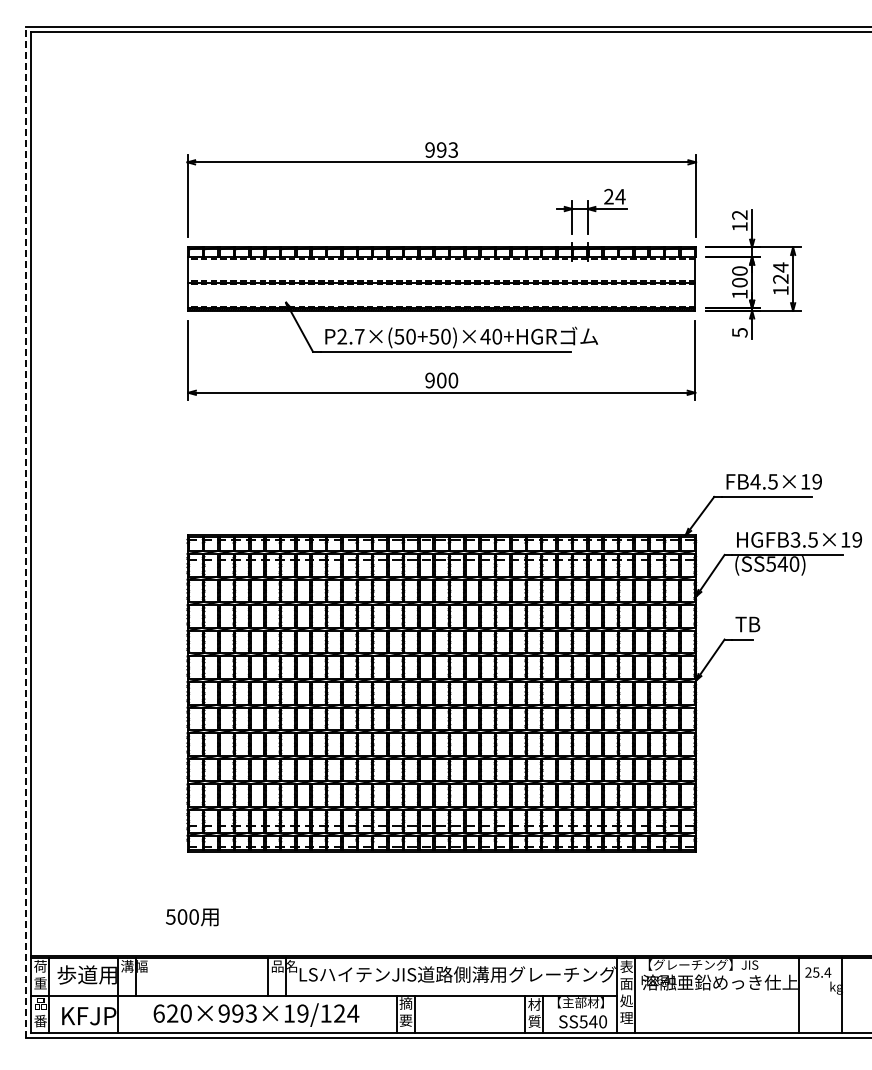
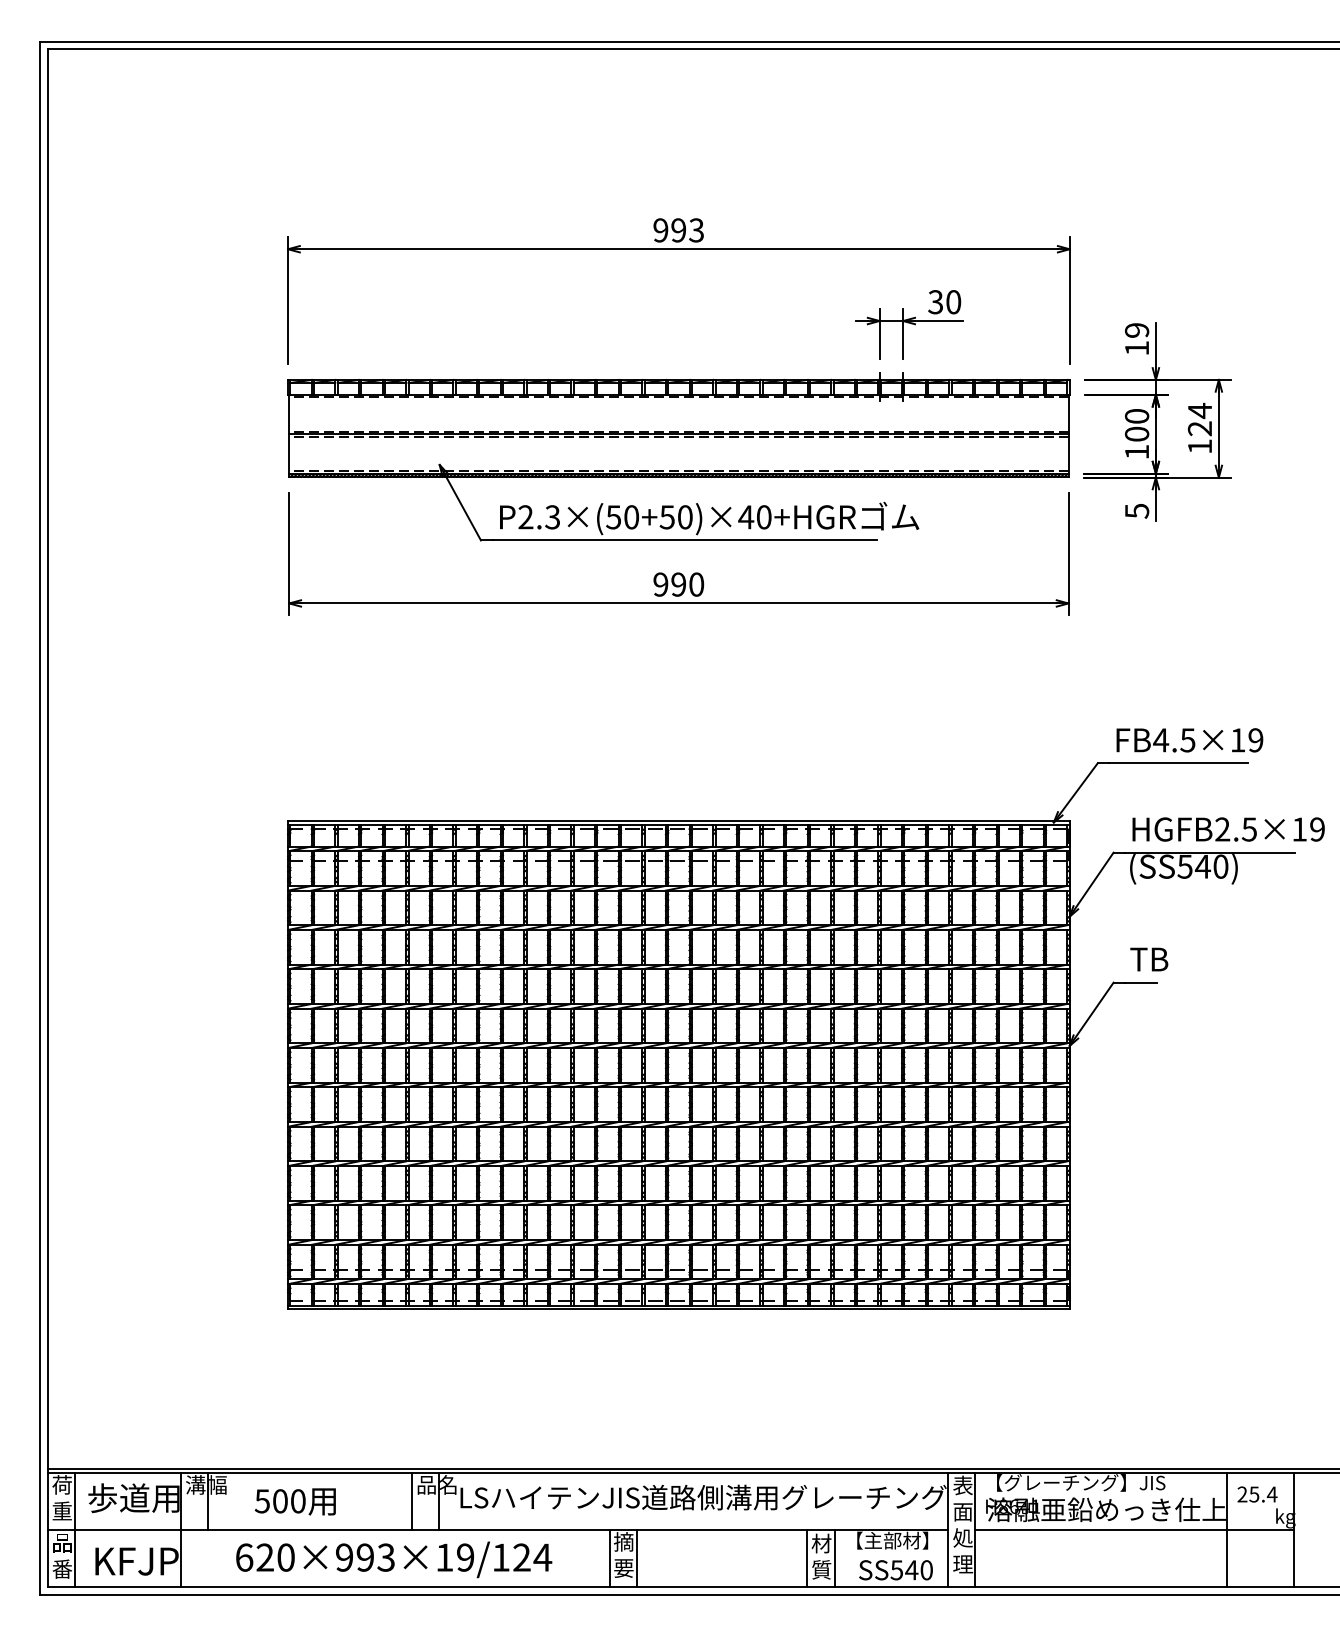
text: (614, 196) -> (944, 301), 24 -> 30
text: (739, 214) -> (1136, 329), 12 -> 19
text: (359, 336) -> (552, 516), P2.7×(50+50)×40+HGR -> P2.3×(50+50)×40+HGR
text: (441, 380) -> (678, 584), 900 -> 990
line: (25, 532) -> (39, 818), dashed -> solid
text: (795, 539) -> (1222, 828), HGFB3.5×19 -> HGFB2.5×19
text: (192, 917) -> (295, 1502), moved
line: (738, 995) -> (1134, 1529), added

